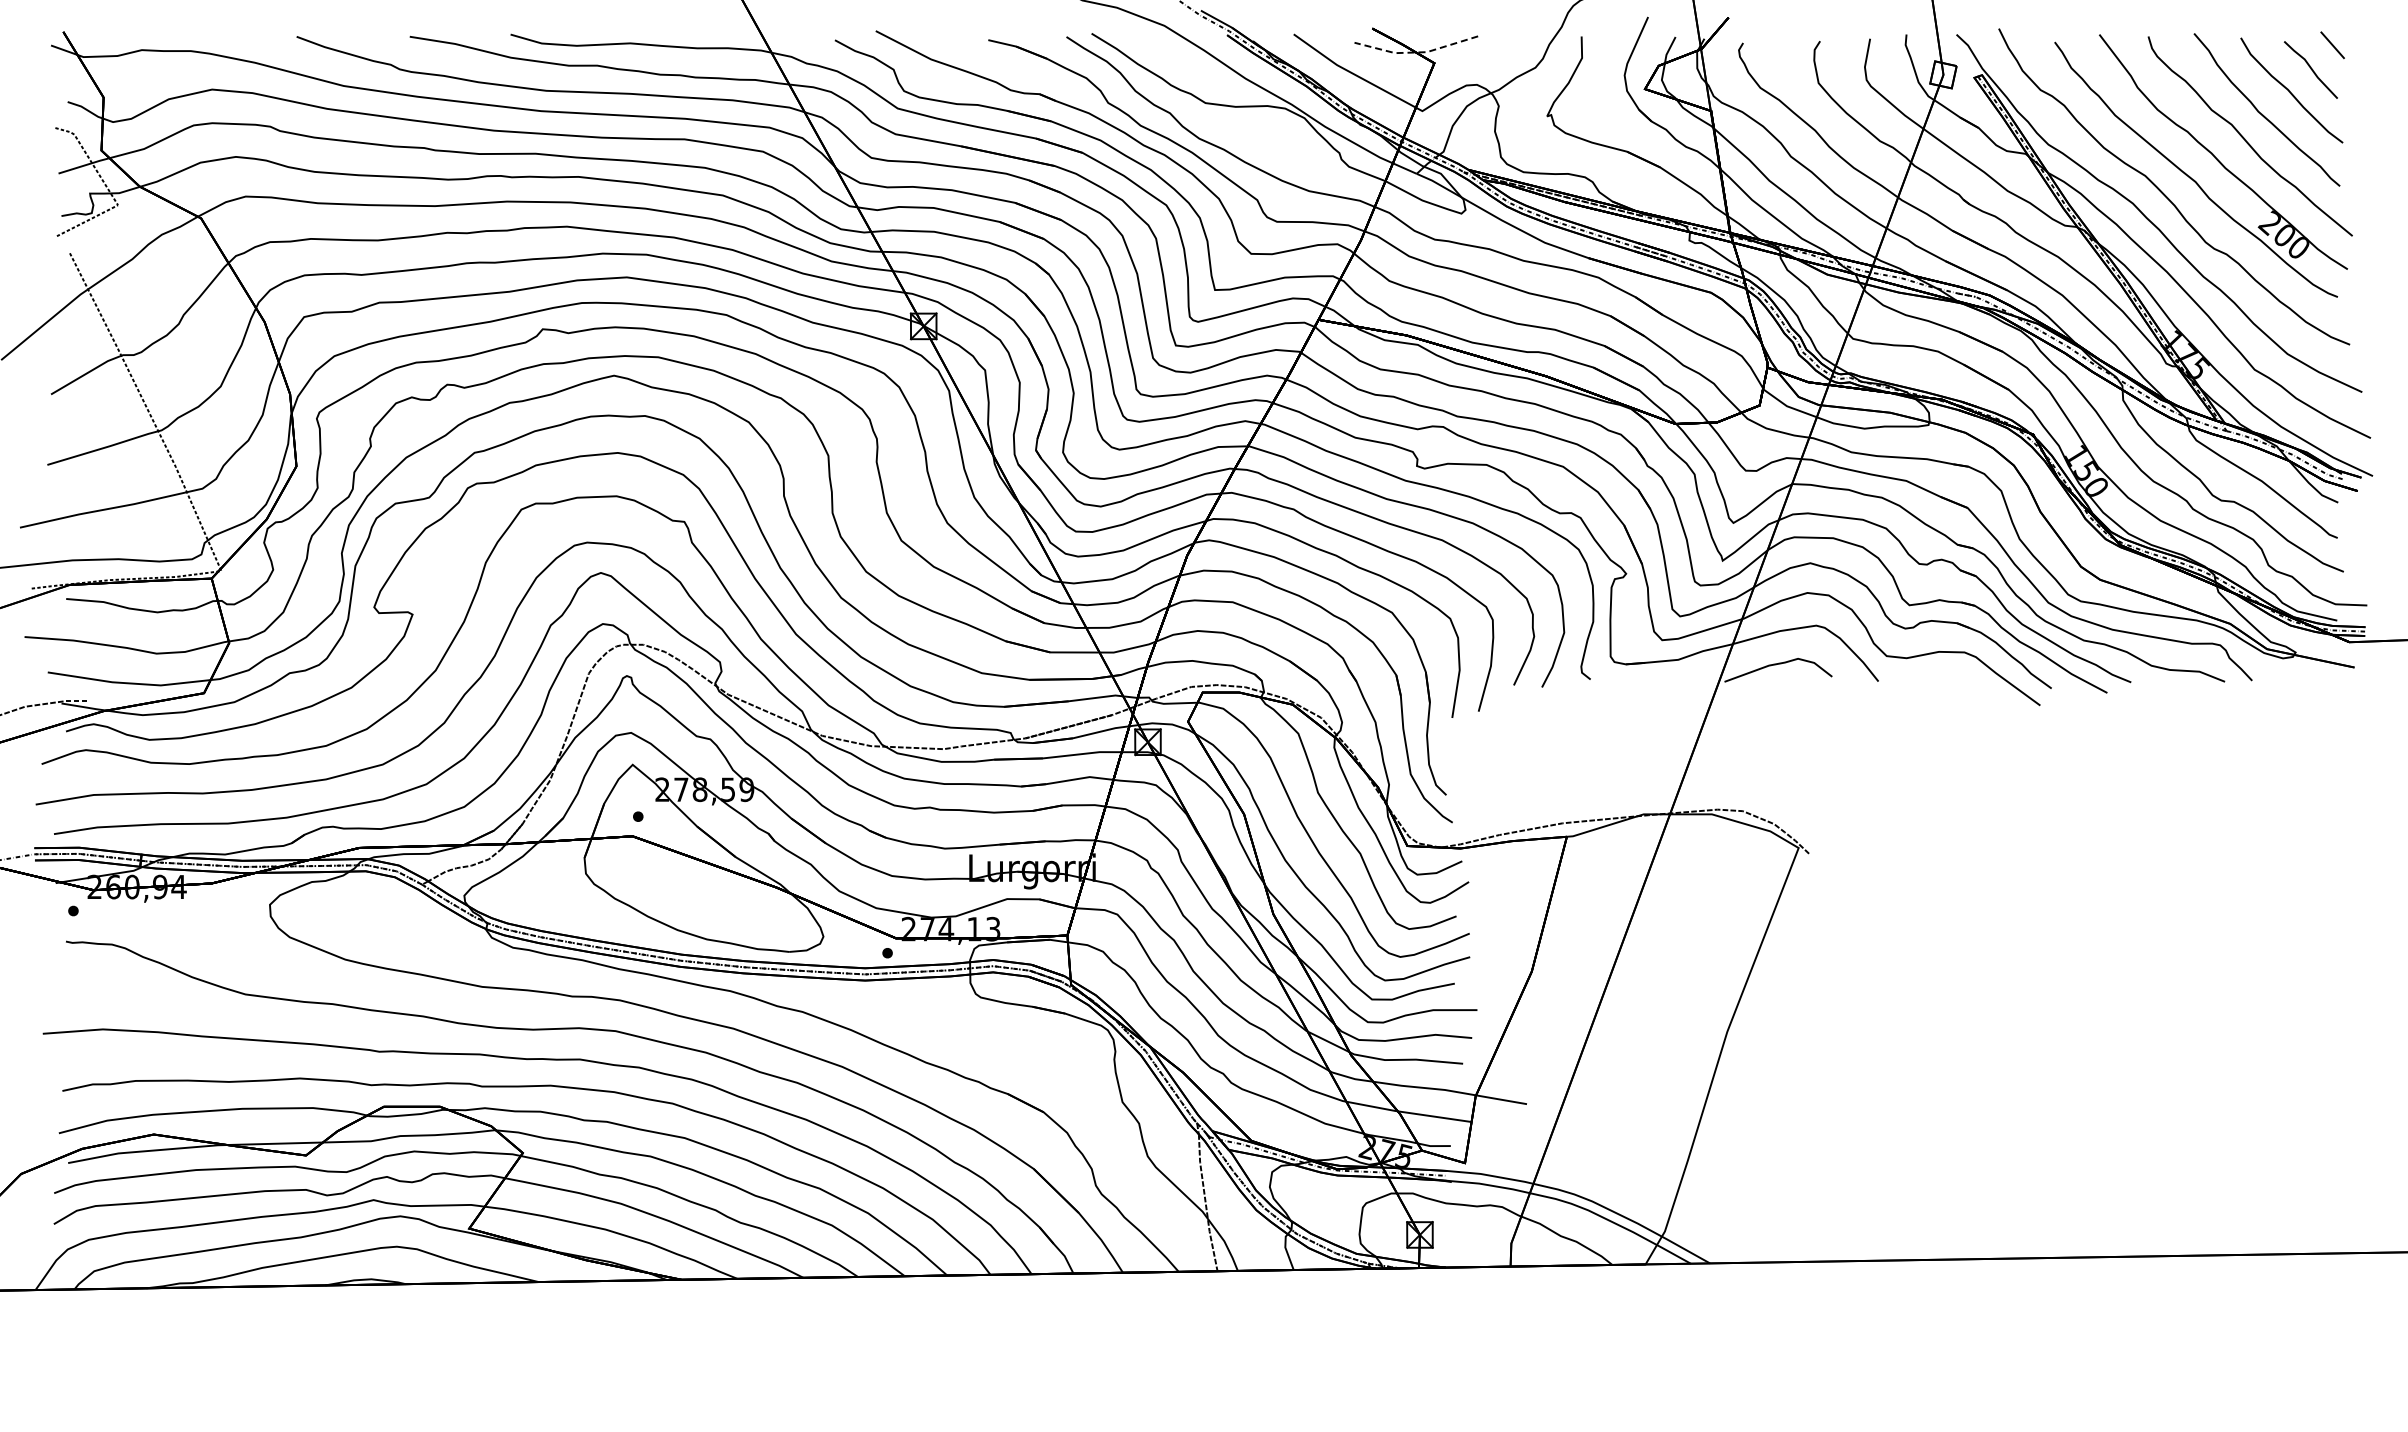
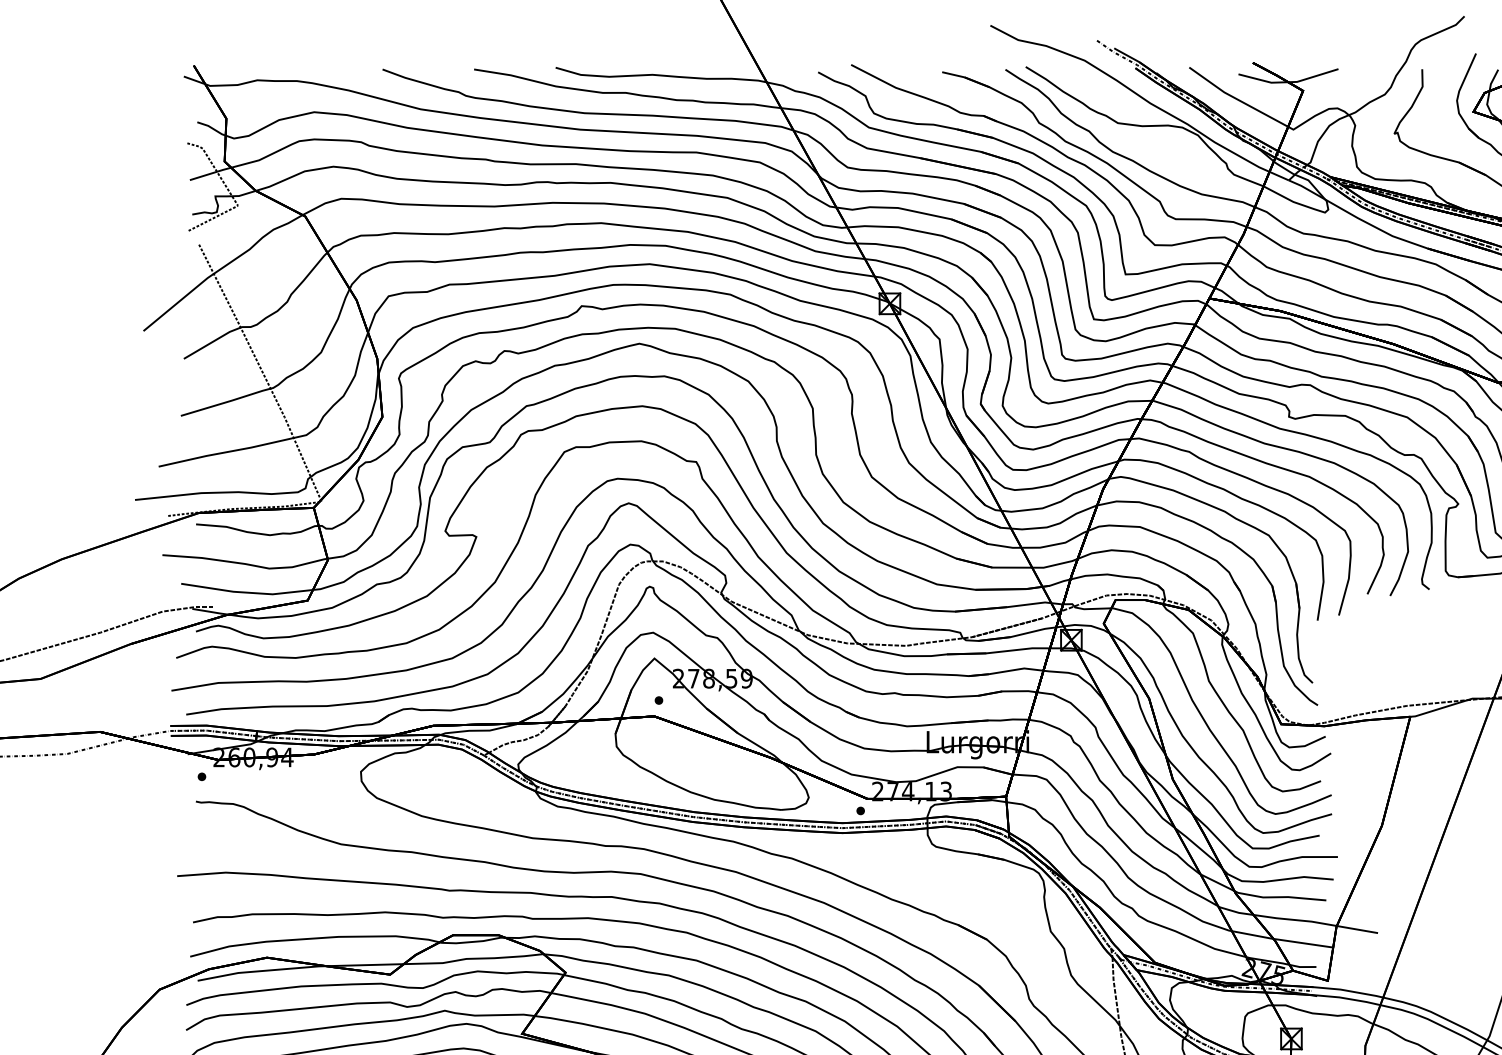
line: (1417, 52) -> (1289, 82), dashed -> solid

